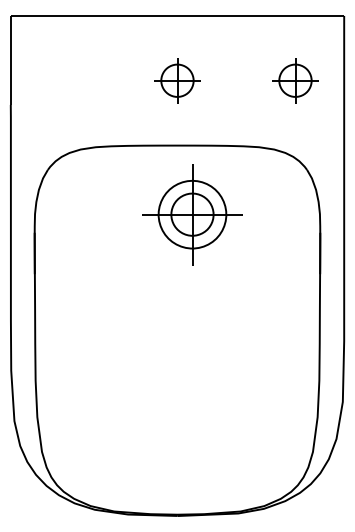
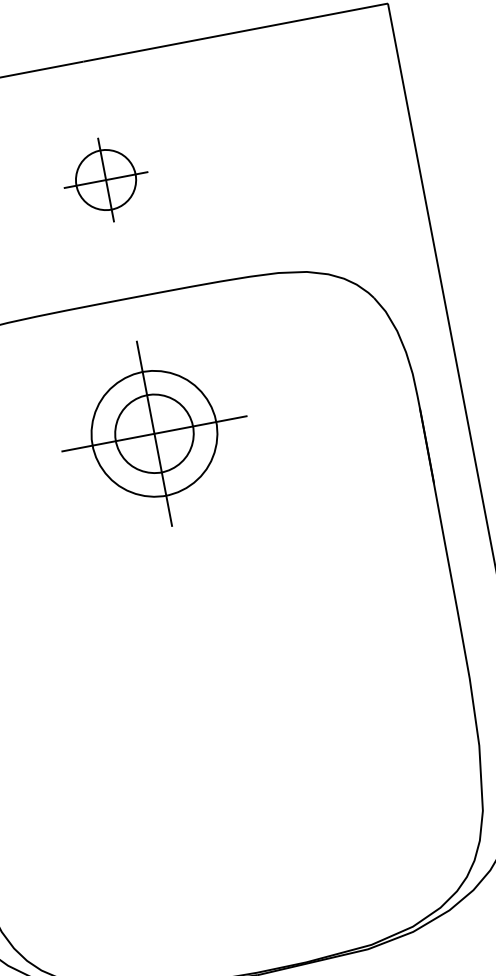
part: (295, 80) -> (321, 138), removed
part: (192, 214) -> (154, 433), moved

